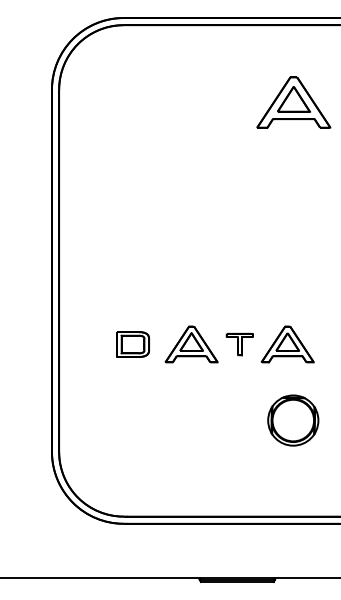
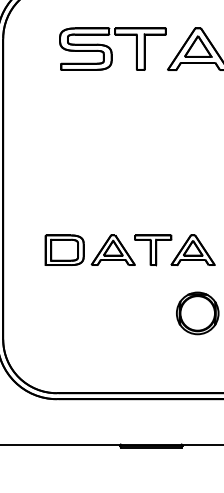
part: (190, 102) -> (112, 49), added
part: (132, 344) -> (64, 250), size x1.43
part: (239, 344) -> (153, 250), size x1.67

